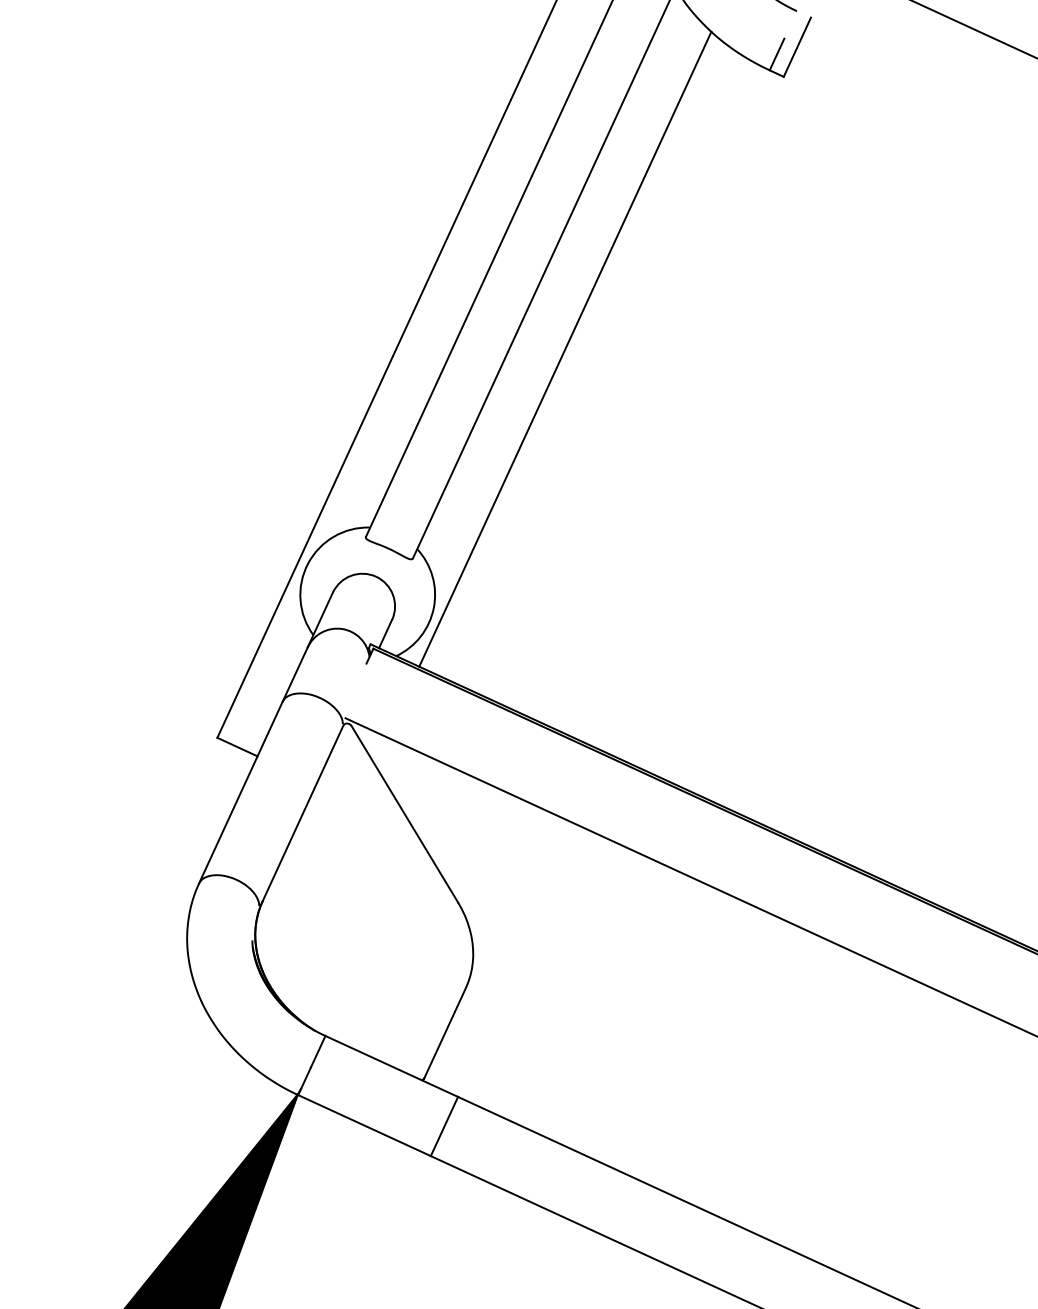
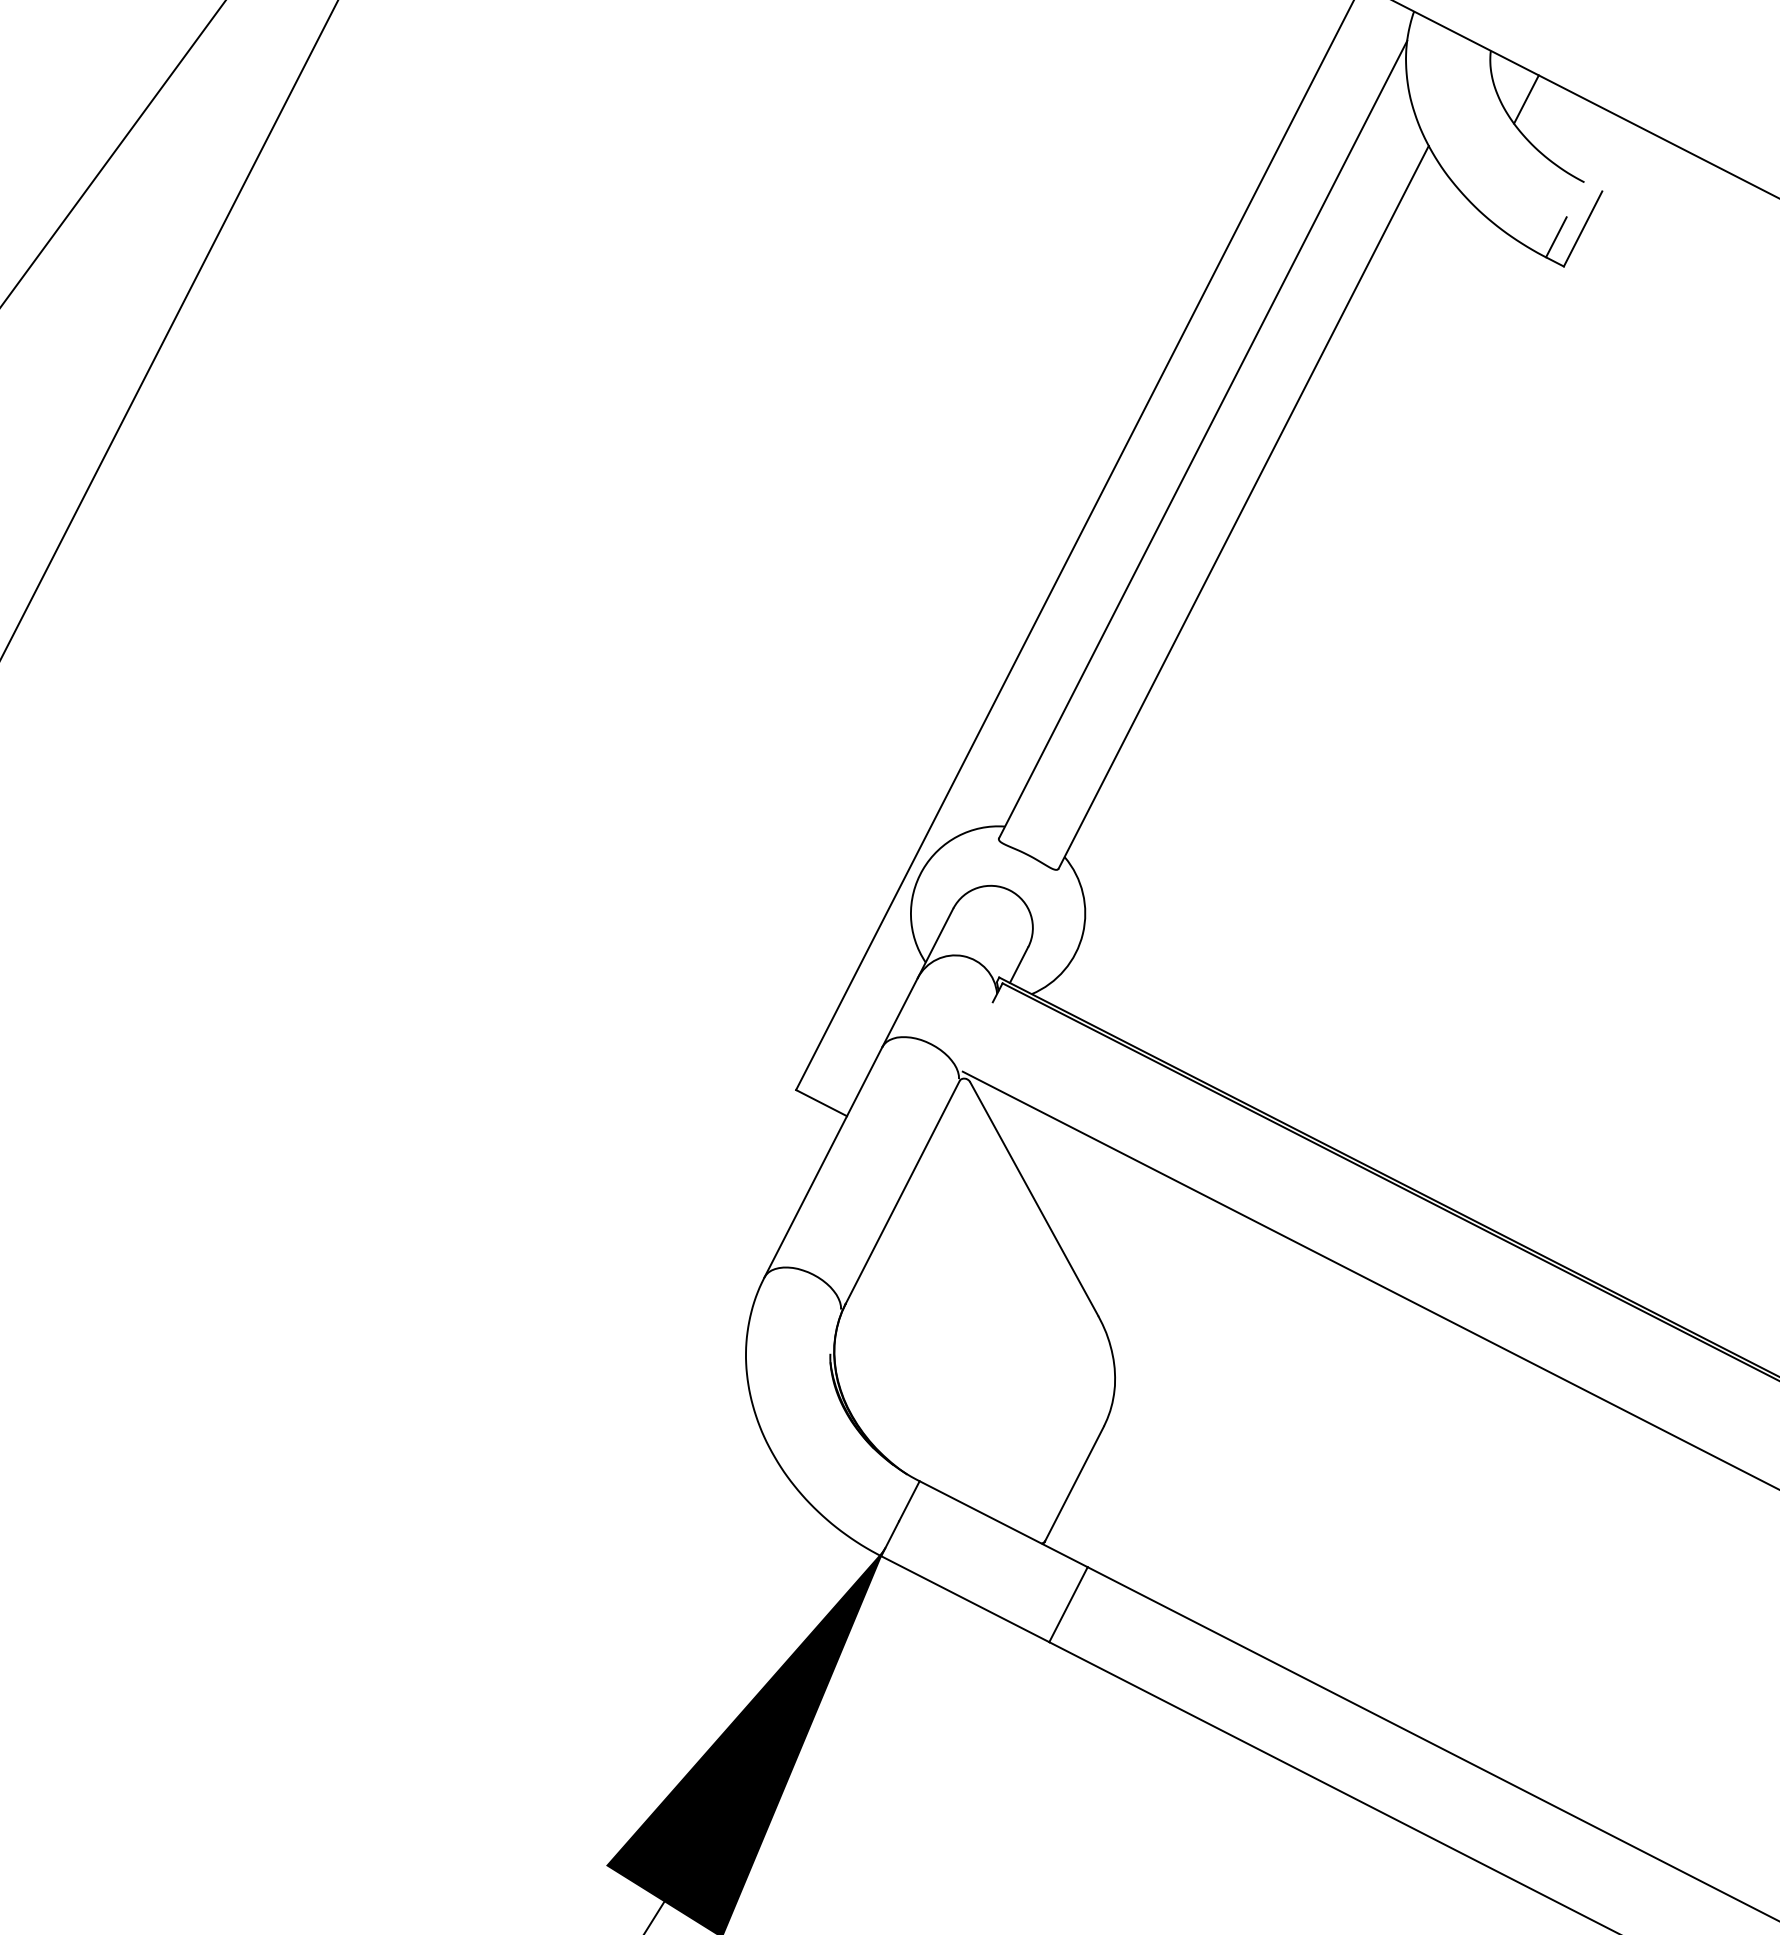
line: (565, 349) -> (1266, 606), removed

